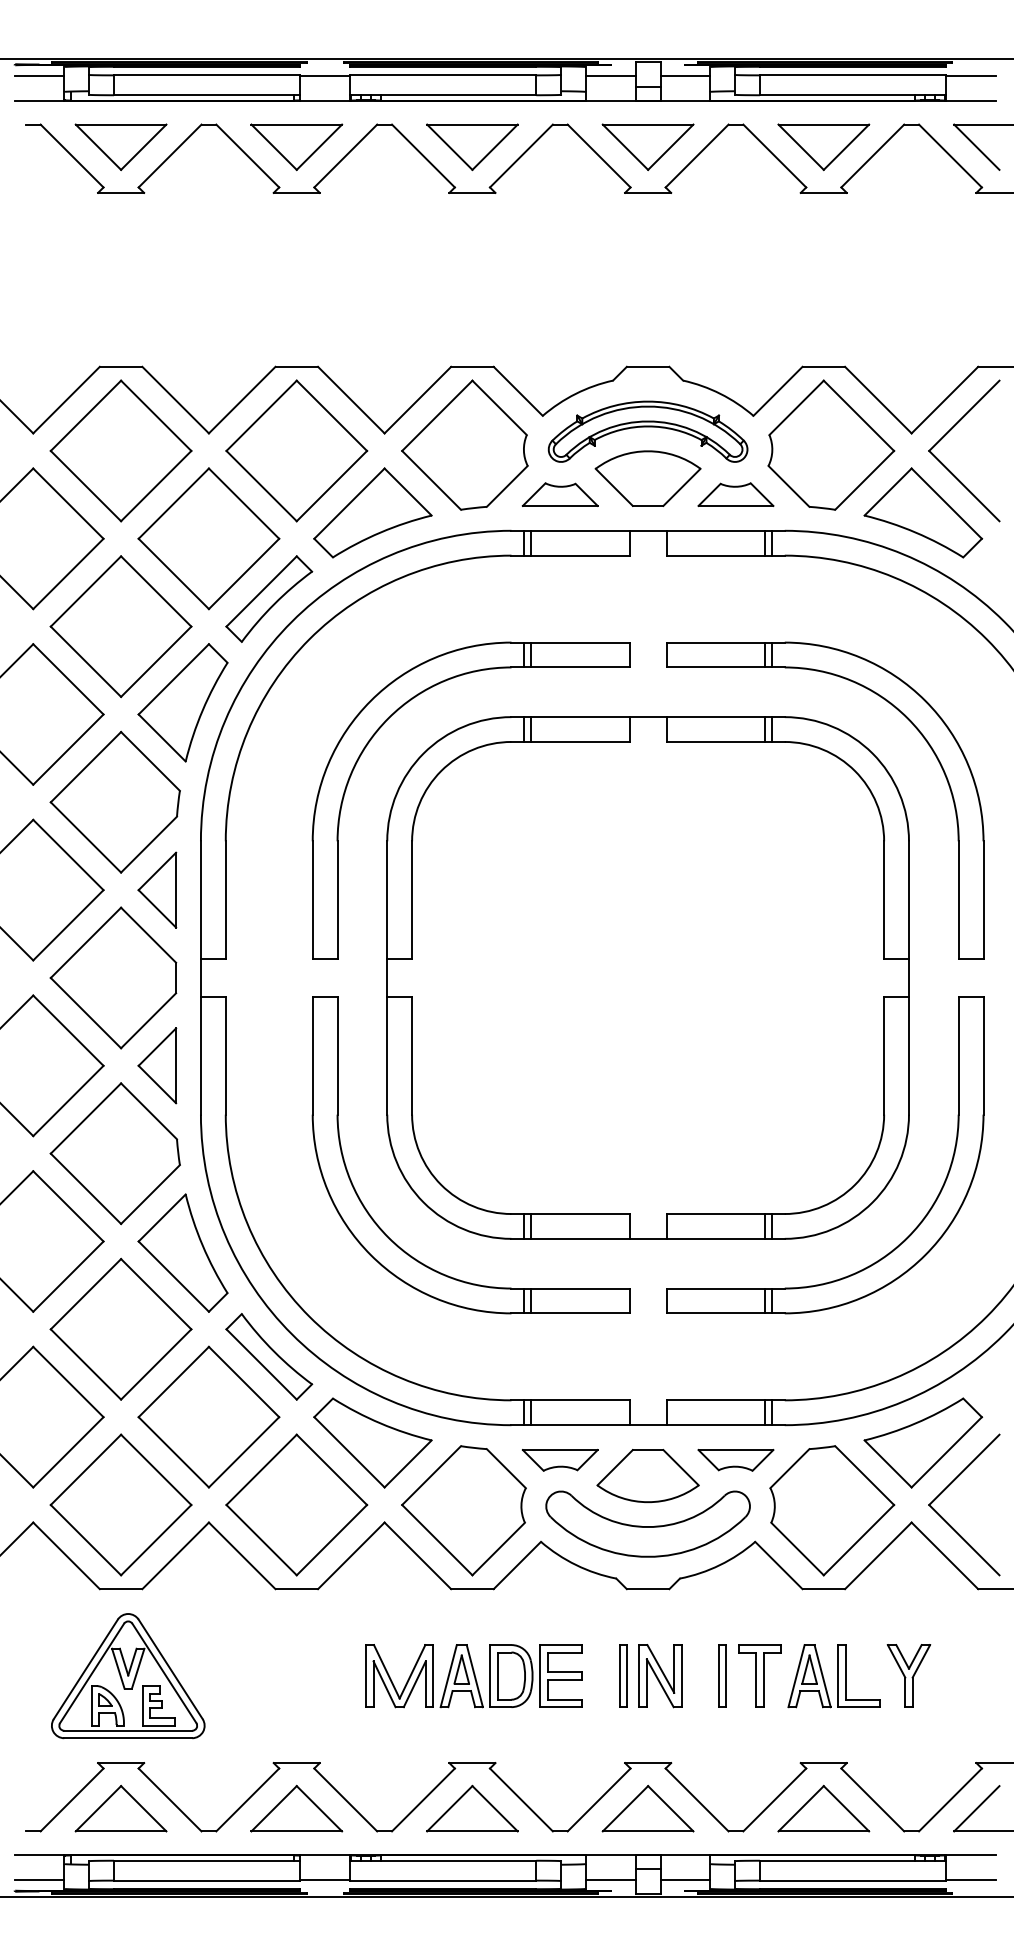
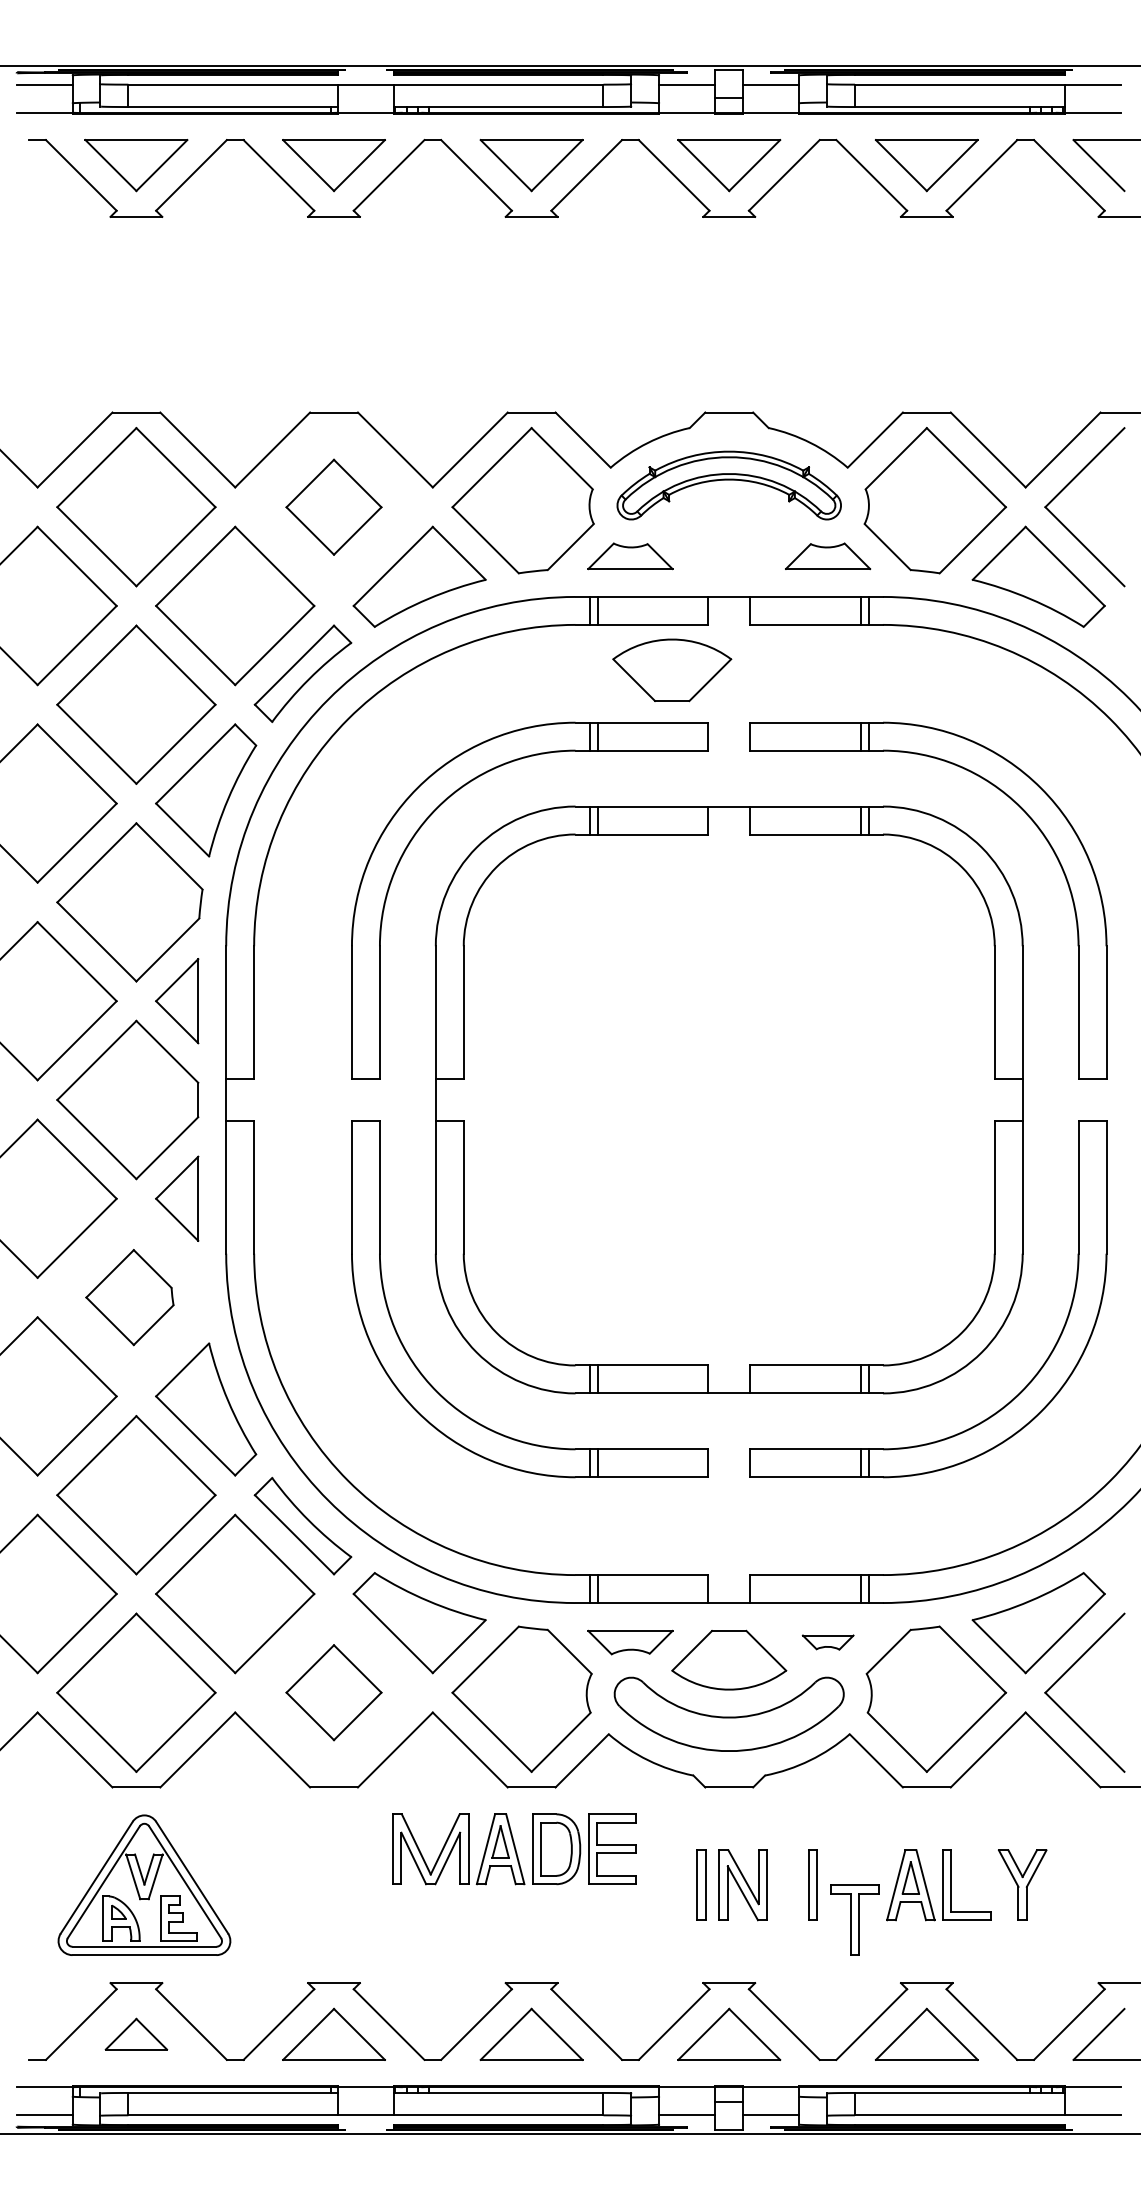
part: (296, 451) -> (333, 507), size x0.6
part: (648, 478) -> (672, 670), moved
part: (114, 1153) -> (129, 1297), size x0.6
part: (736, 1460) -> (828, 1642), size x0.6
part: (296, 1504) -> (333, 1692), size x0.6
part: (759, 1675) -> (854, 1919), moved
part: (474, 1676) -> (514, 1849), moved
part: (121, 1807) -> (136, 2033), size x0.6

